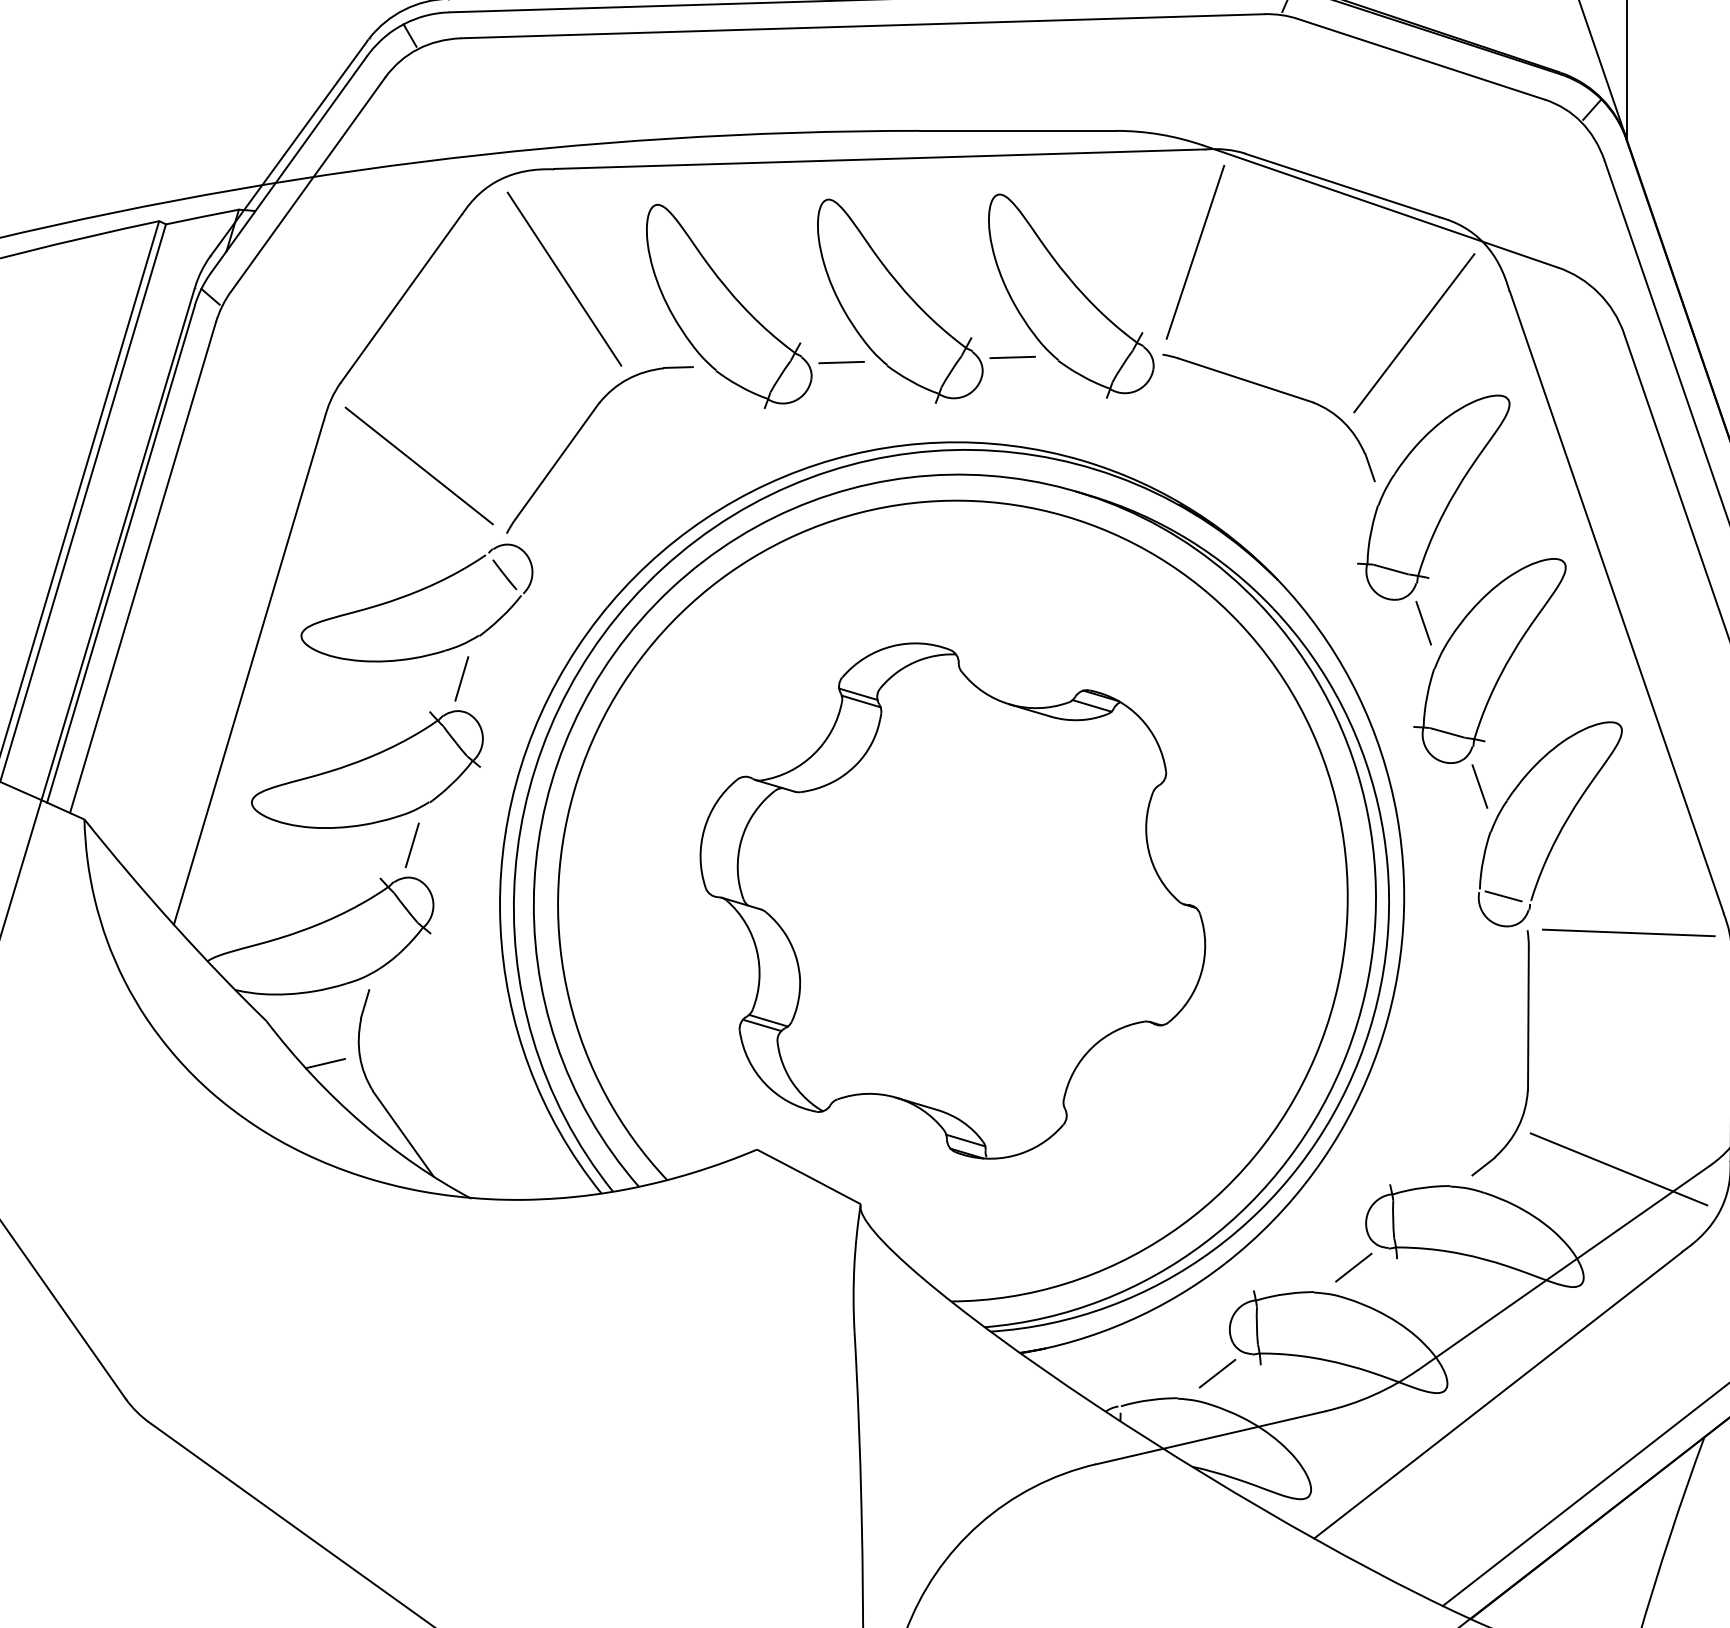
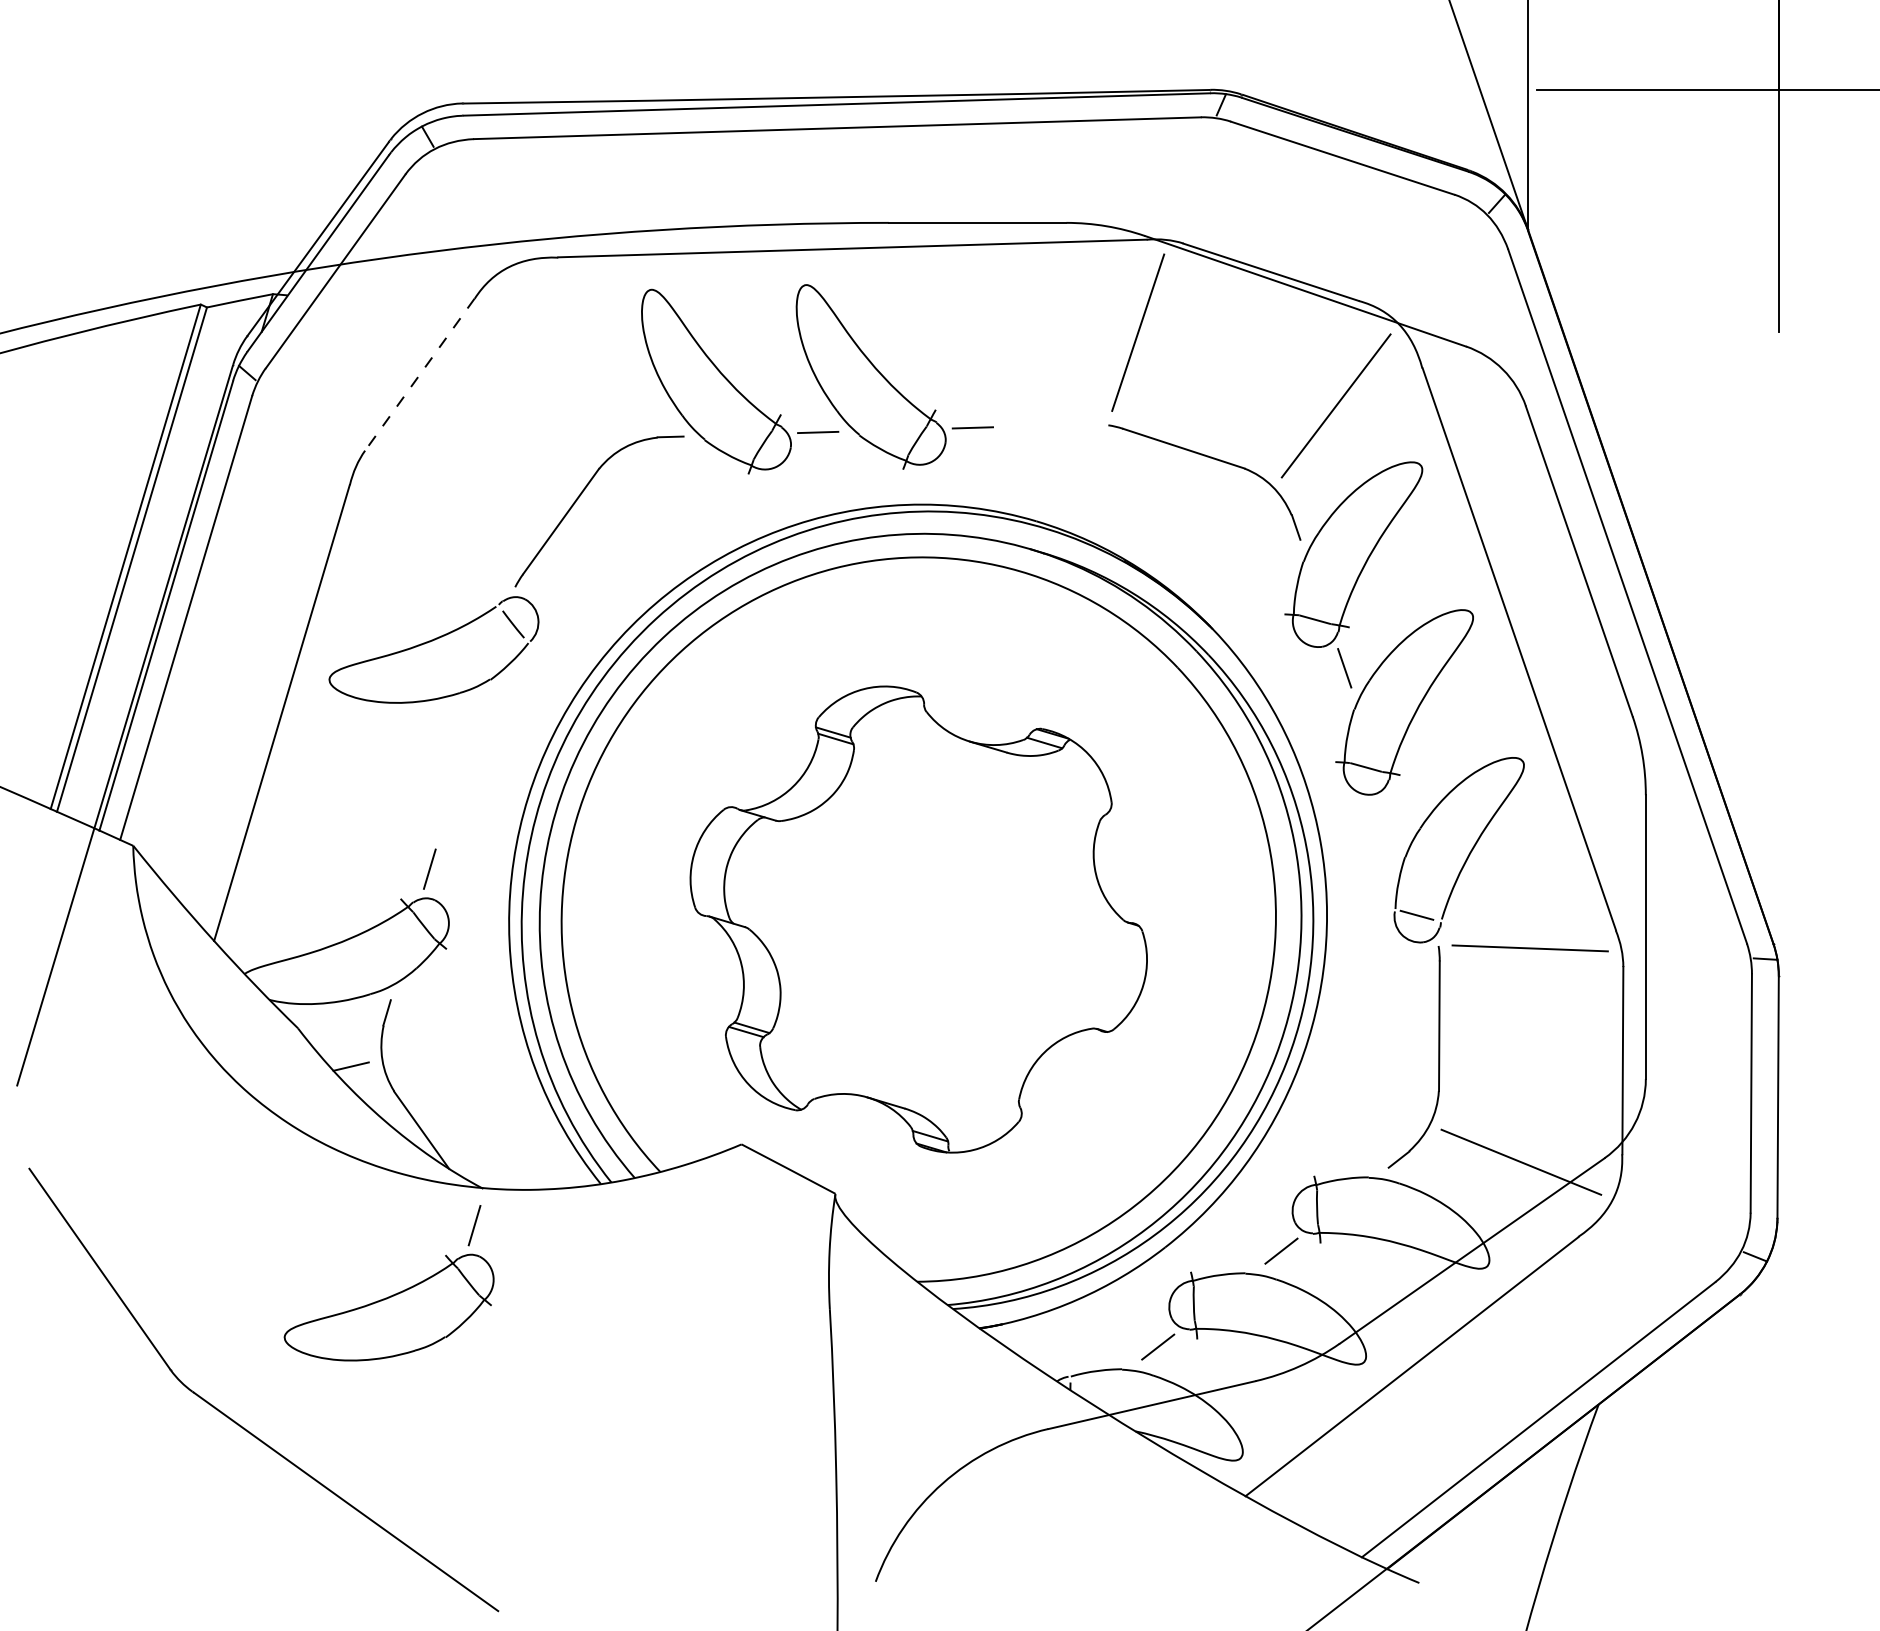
line: (564, 278) -> (567, 356), removed
part: (1070, 296) -> (1025, 372), removed
line: (400, 298) -> (419, 374), solid -> dashed
line: (418, 465) -> (435, 525), removed
part: (372, 755) -> (393, 1294), moved
line: (1479, 786) -> (1395, 815), removed

